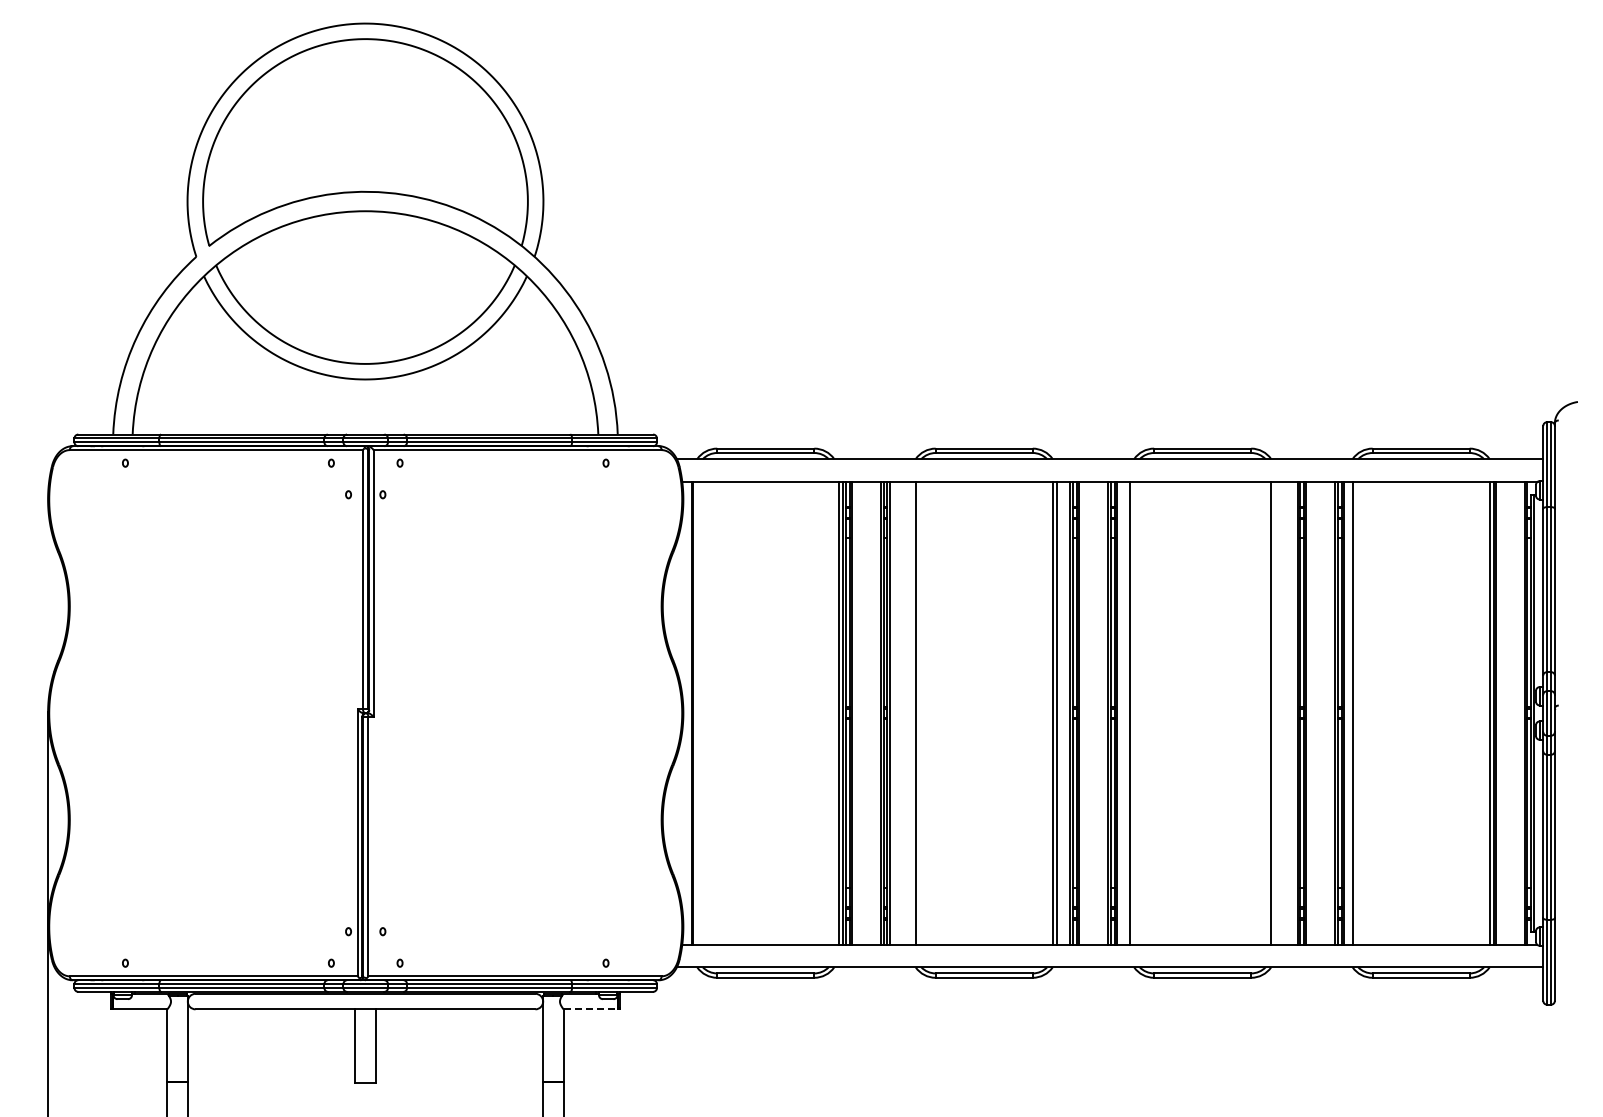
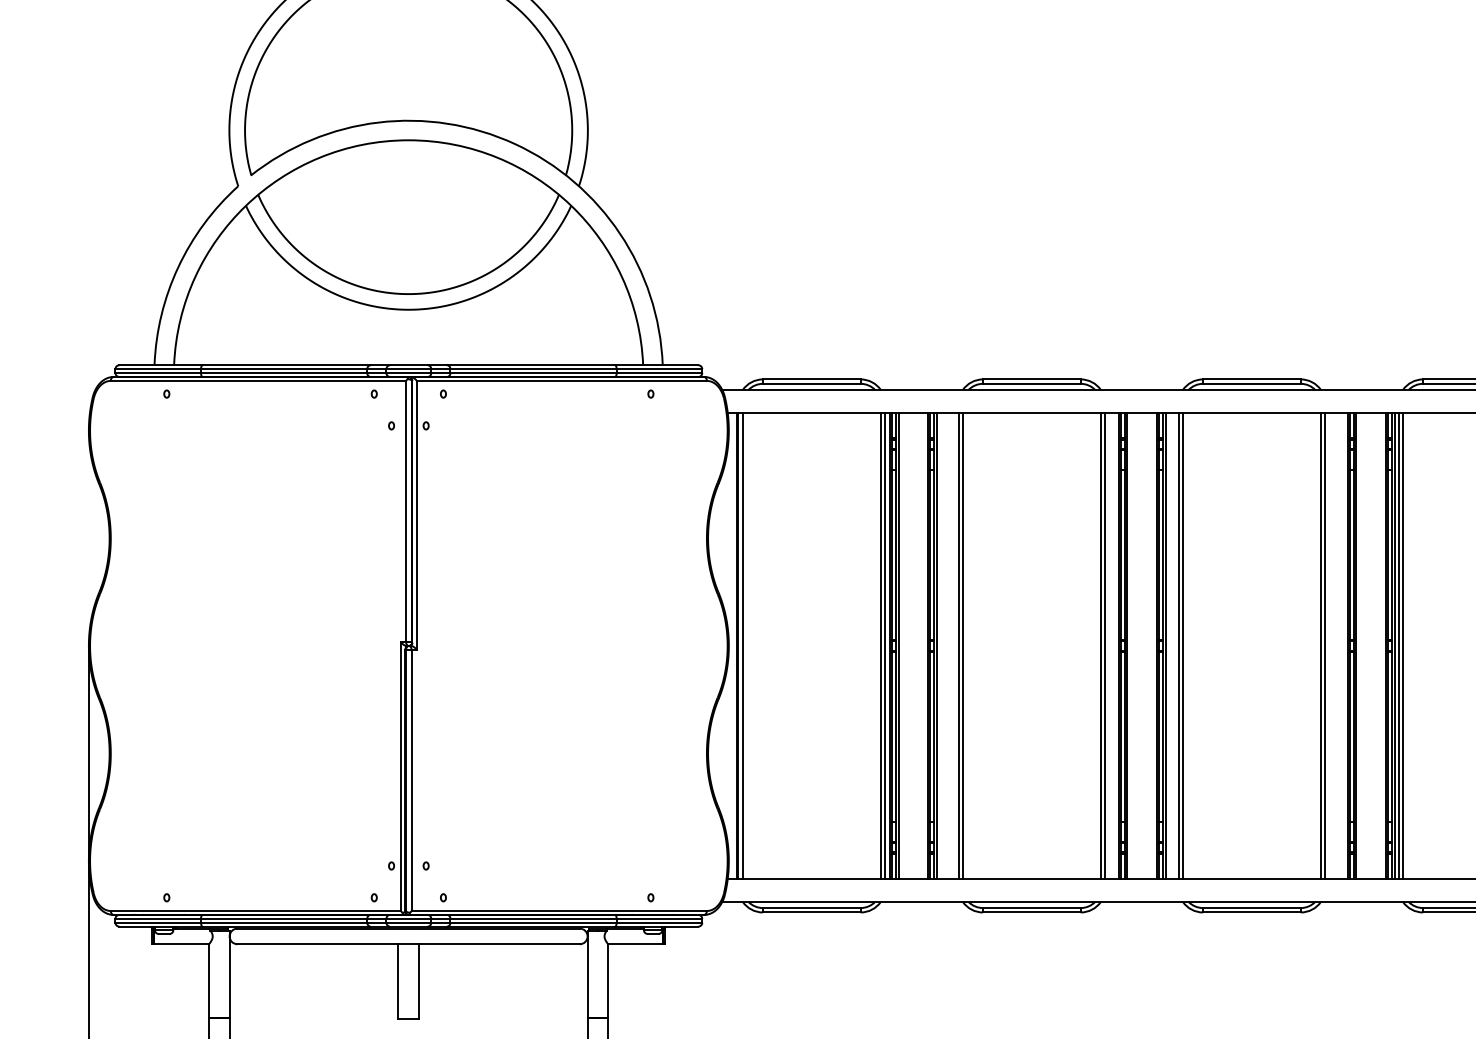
line: (697, 712) -> (743, 645), added
line: (834, 712) -> (881, 645), added
line: (911, 712) -> (958, 645), added
line: (1134, 712) -> (1183, 645), added
line: (1275, 712) -> (1325, 645), added
line: (1348, 712) -> (1398, 645), added
line: (591, 1009) -> (636, 944), dashed -> solid

